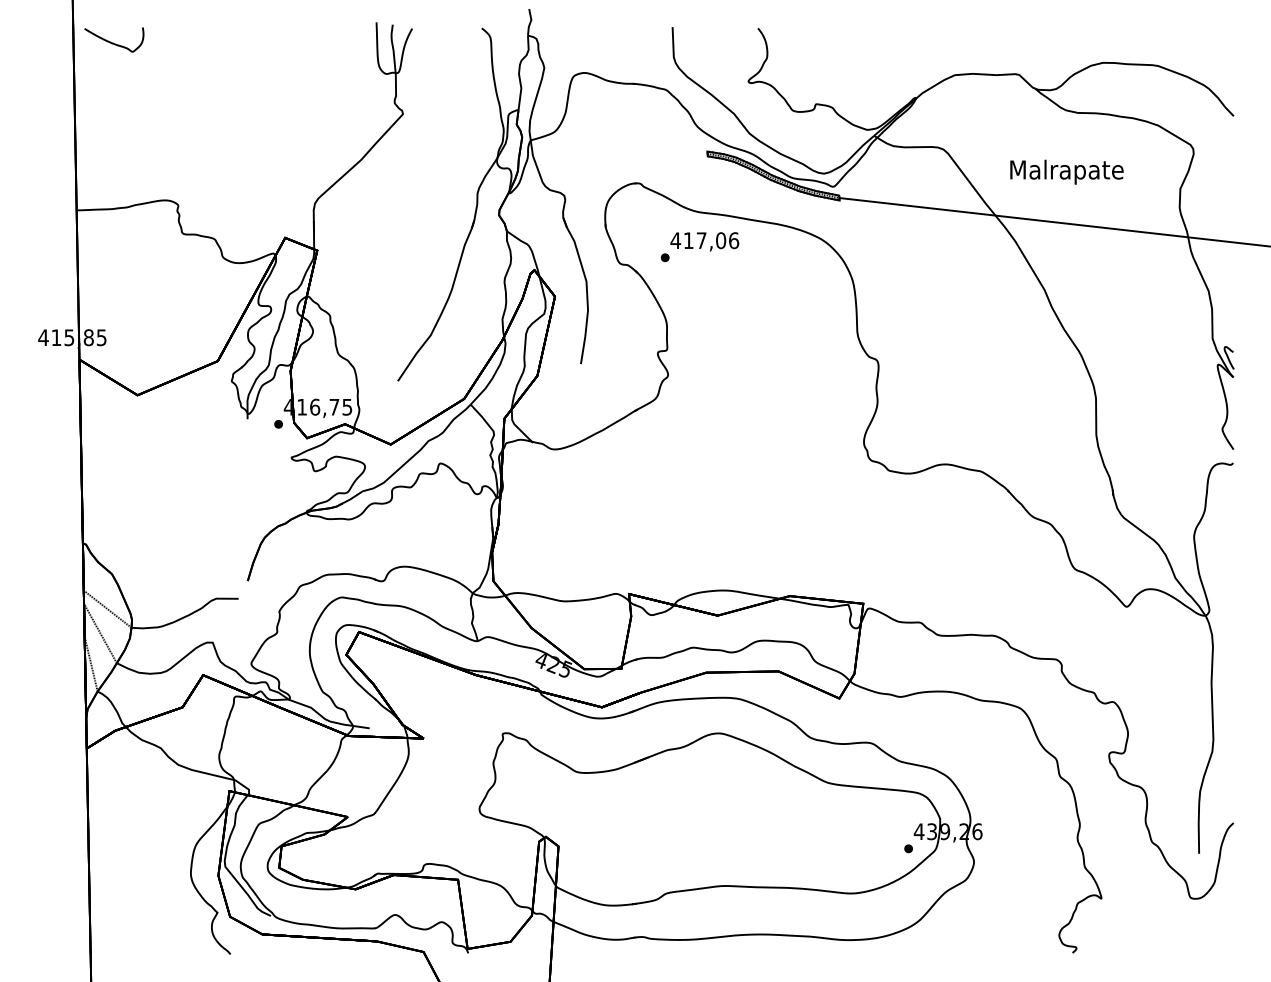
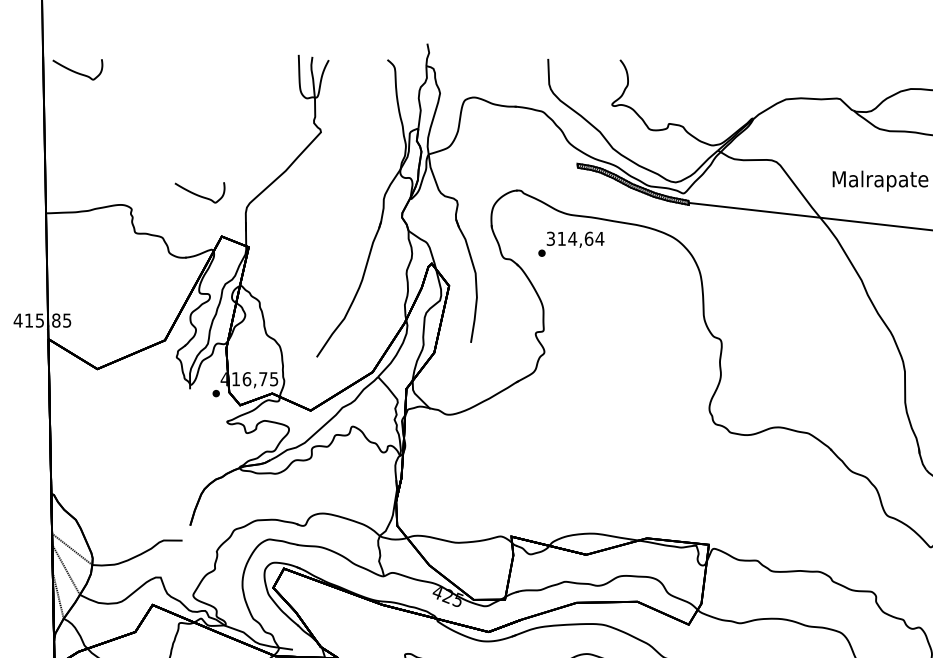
curve: (258, 188) -> (199, 194), added
text: (704, 240) -> (575, 238), 417,06 -> 314,64

